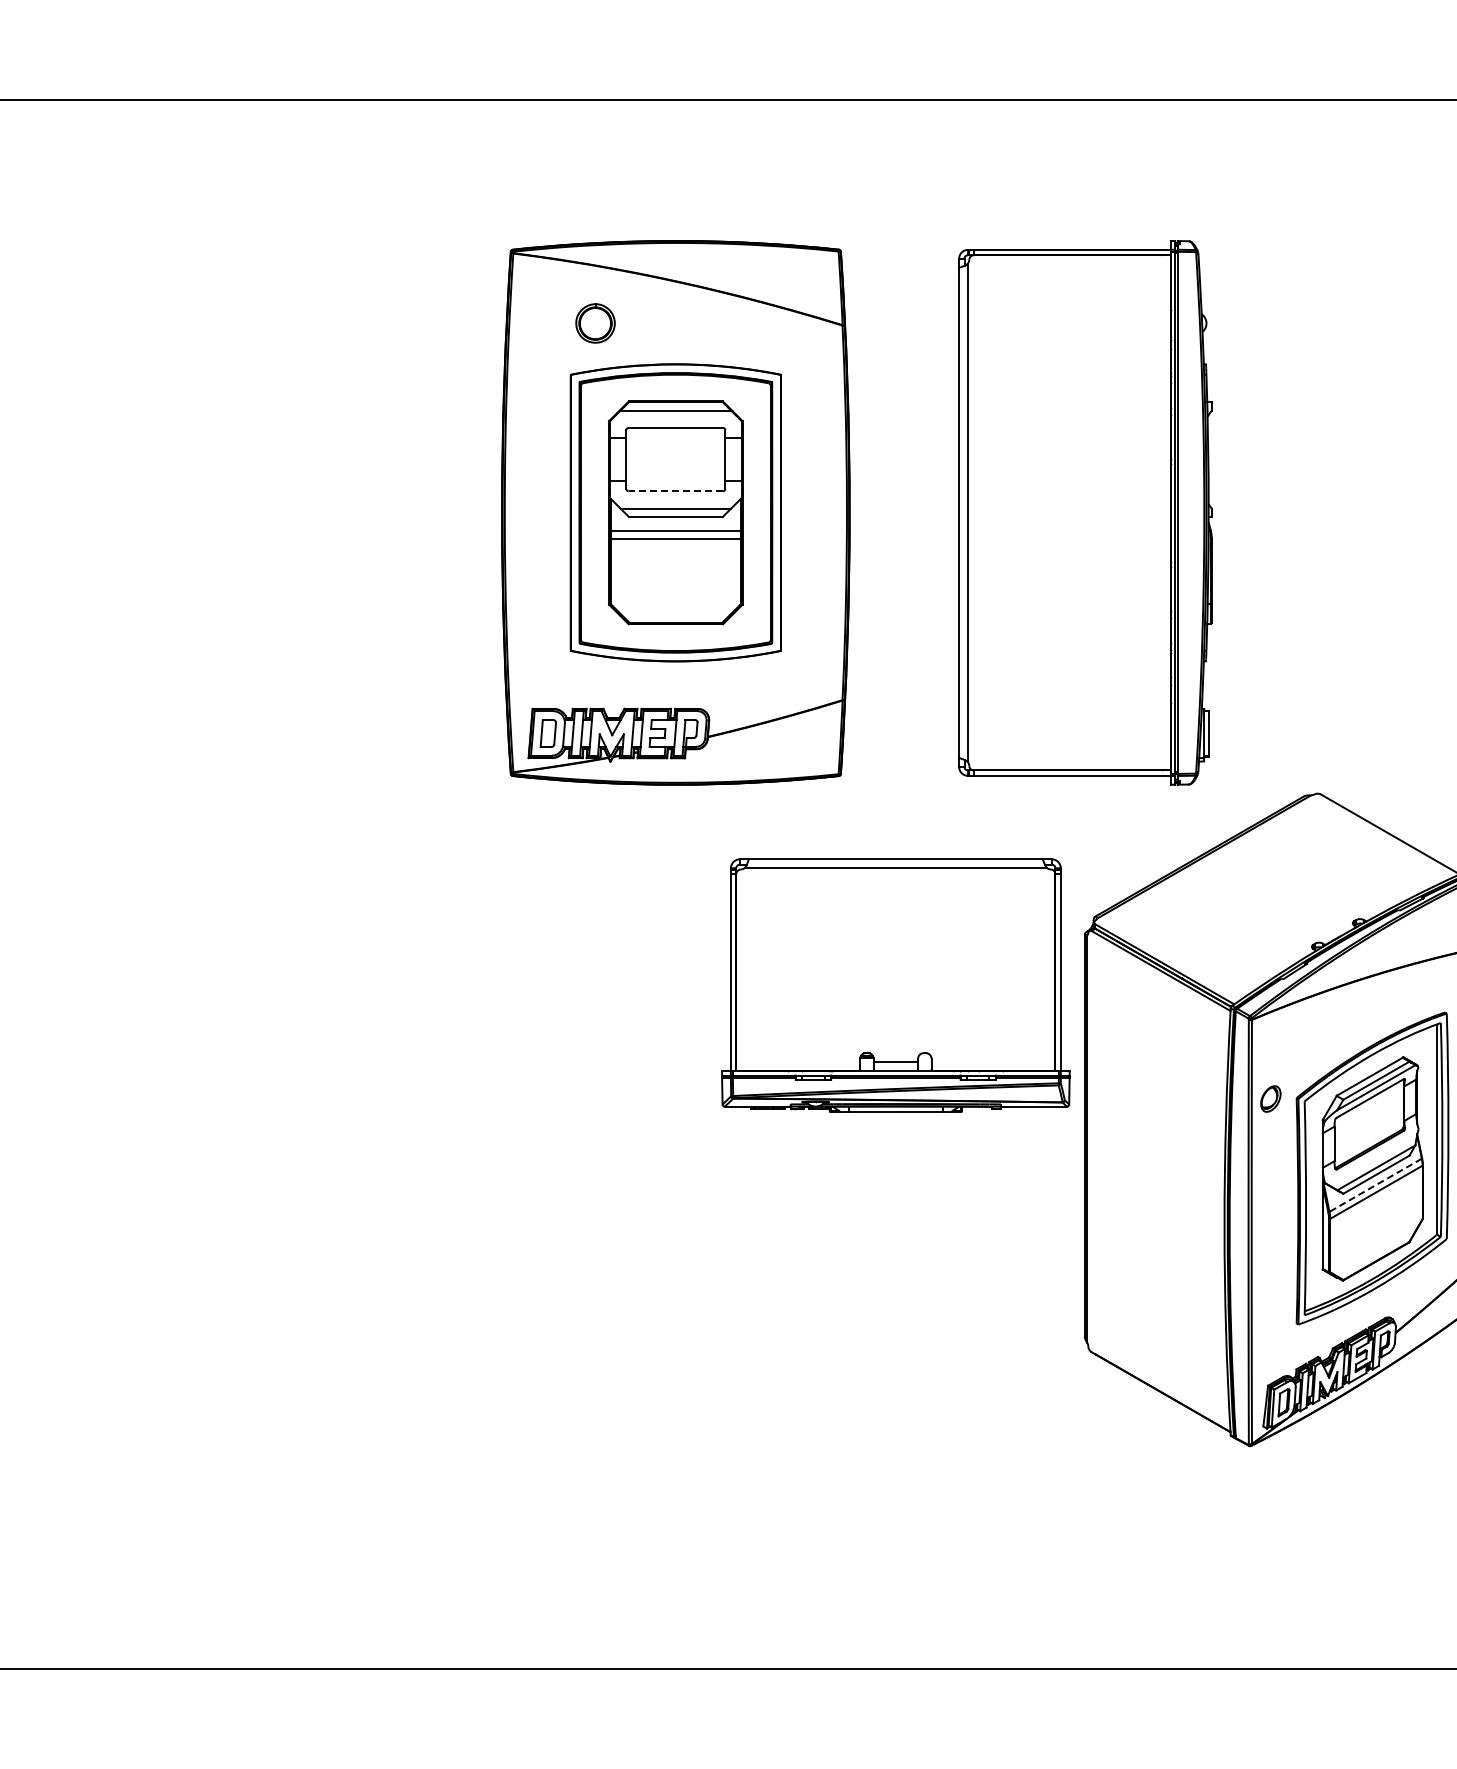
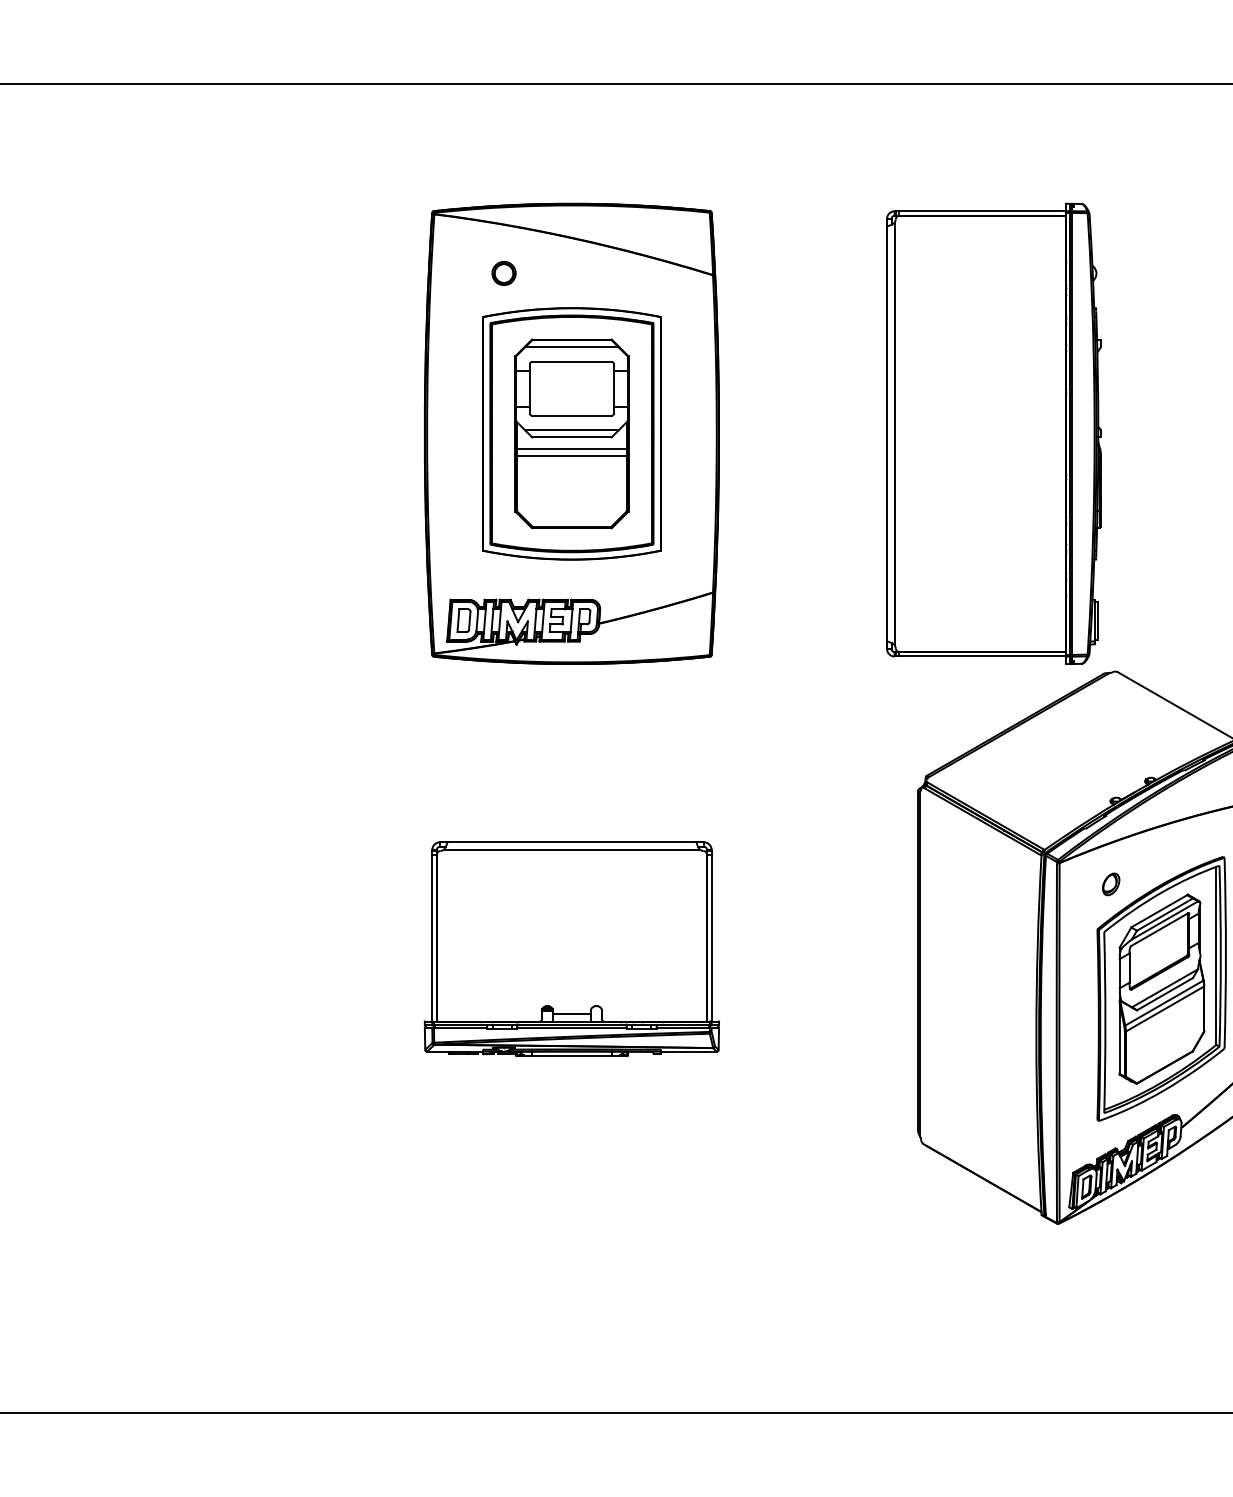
part: (595, 322) -> (503, 272), size x0.71
line: (675, 491) -> (571, 415), dashed -> solid
part: (1085, 512) -> (994, 433), moved
part: (895, 985) -> (571, 949), moved
part: (1270, 1098) -> (1110, 883), moved
line: (1375, 1185) -> (1164, 1003), dashed -> solid

